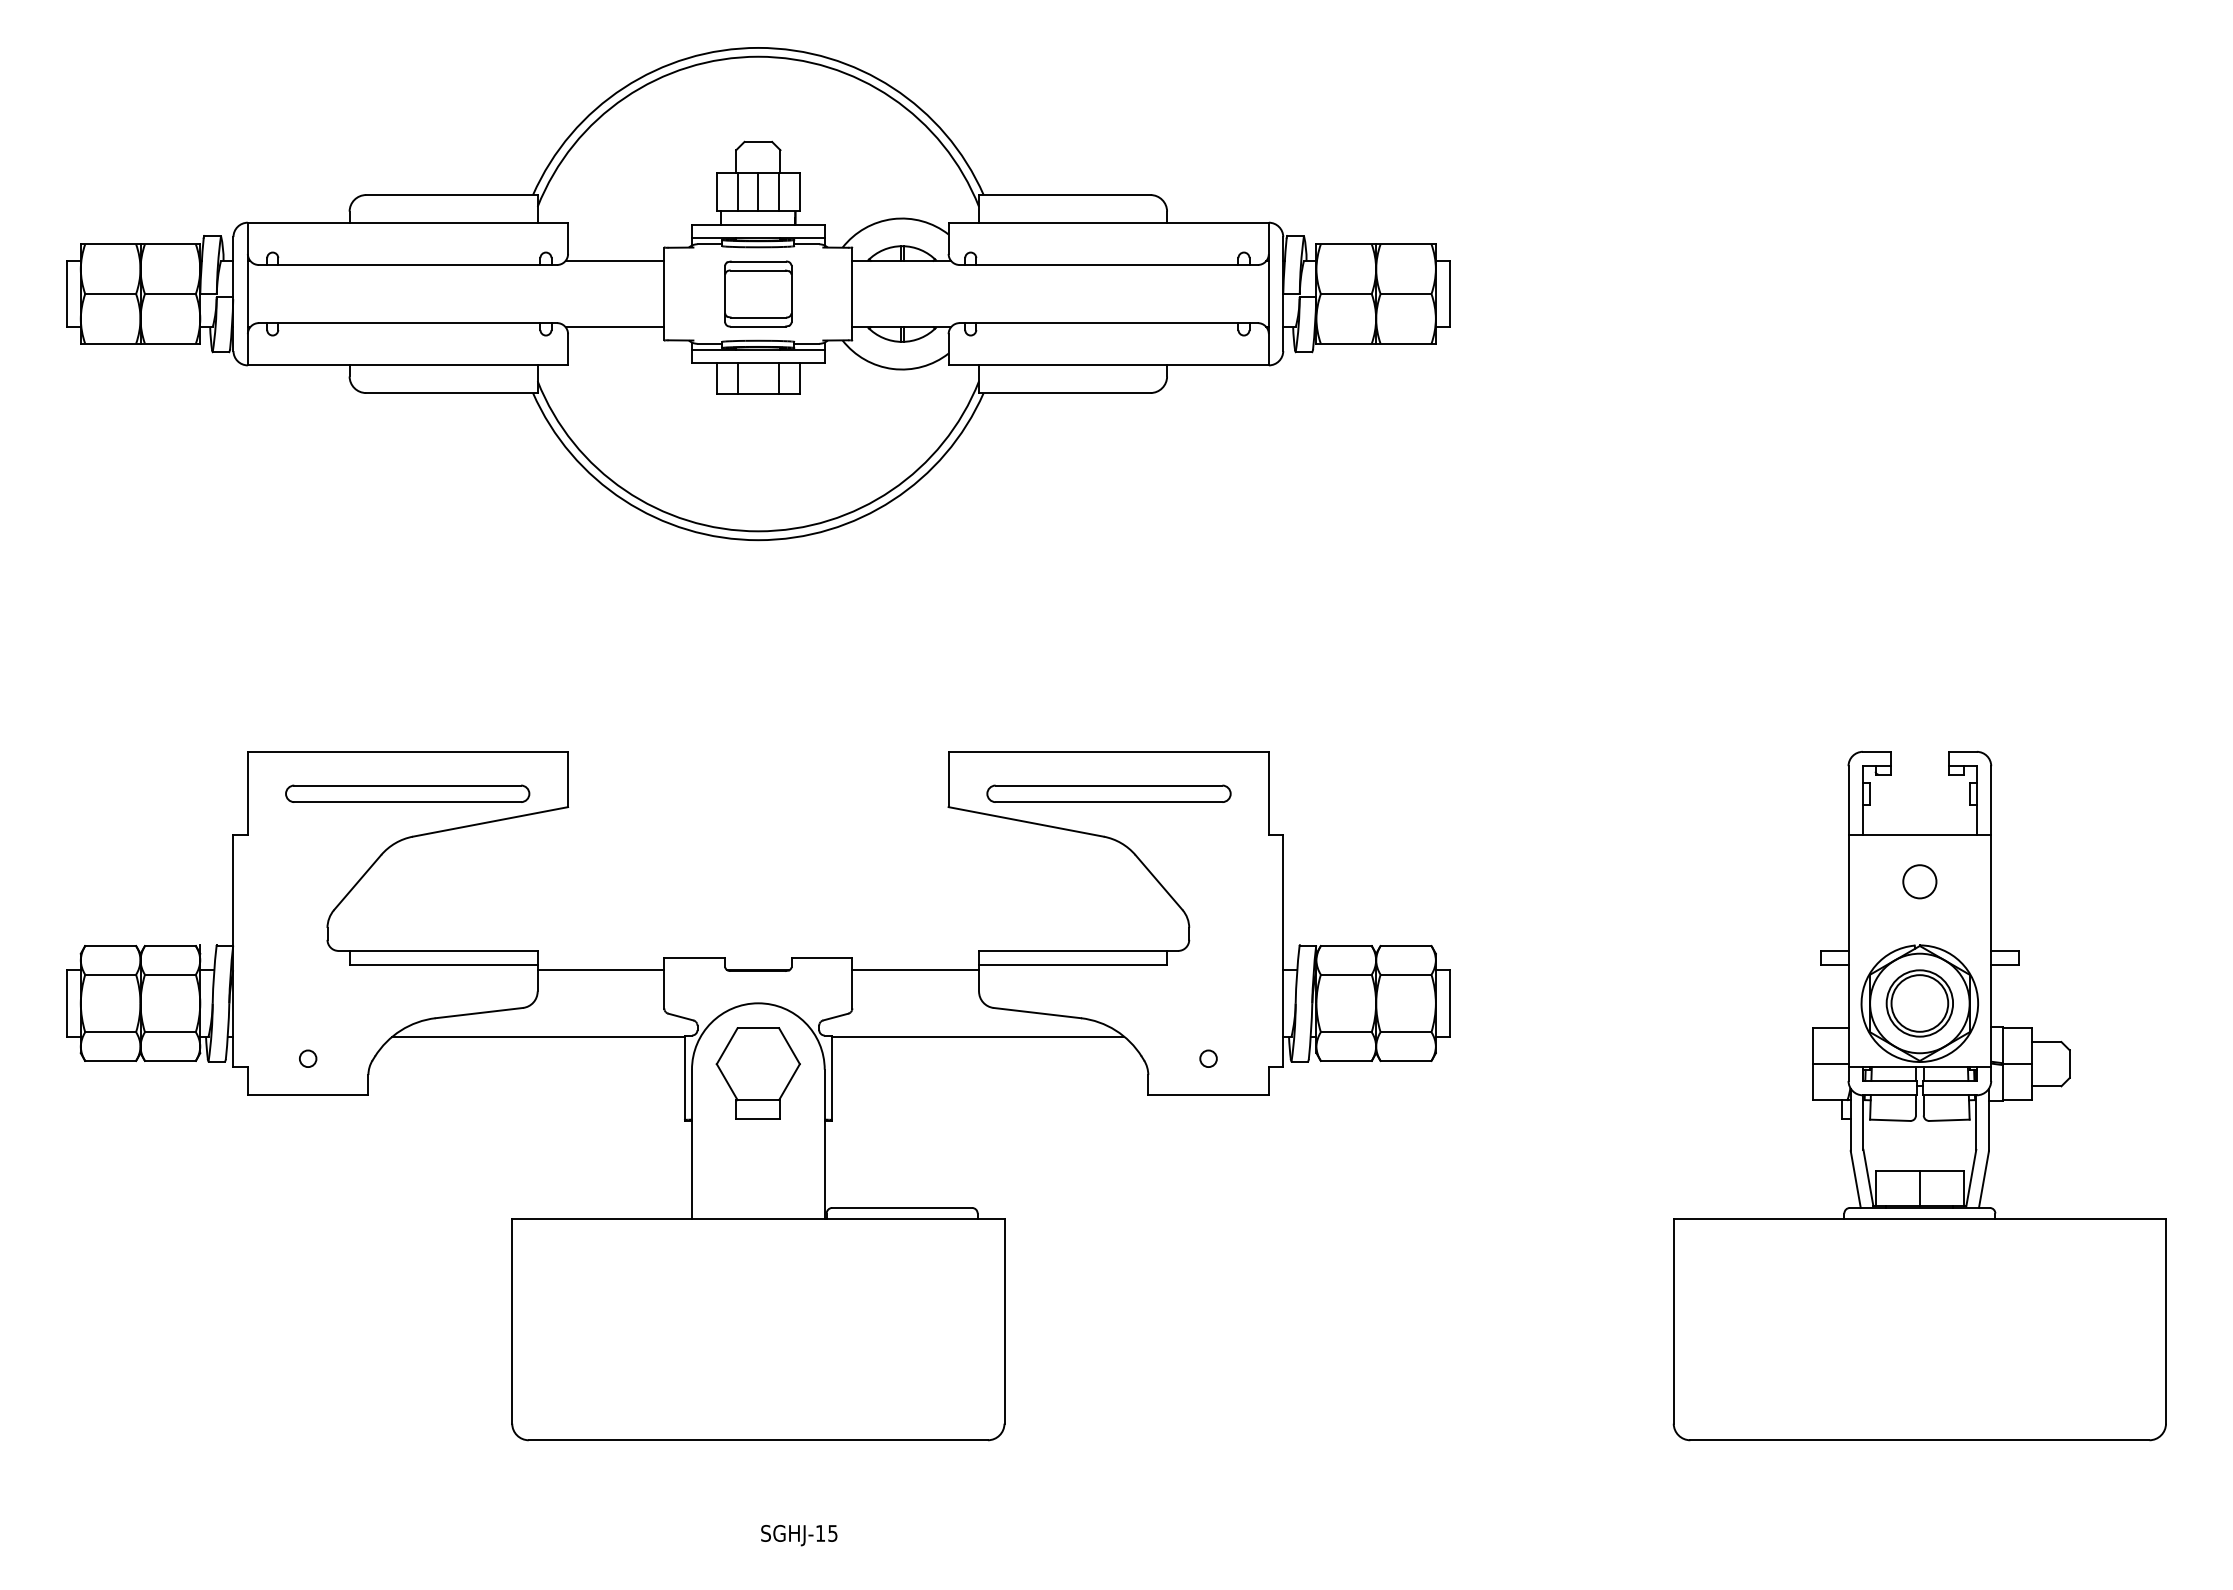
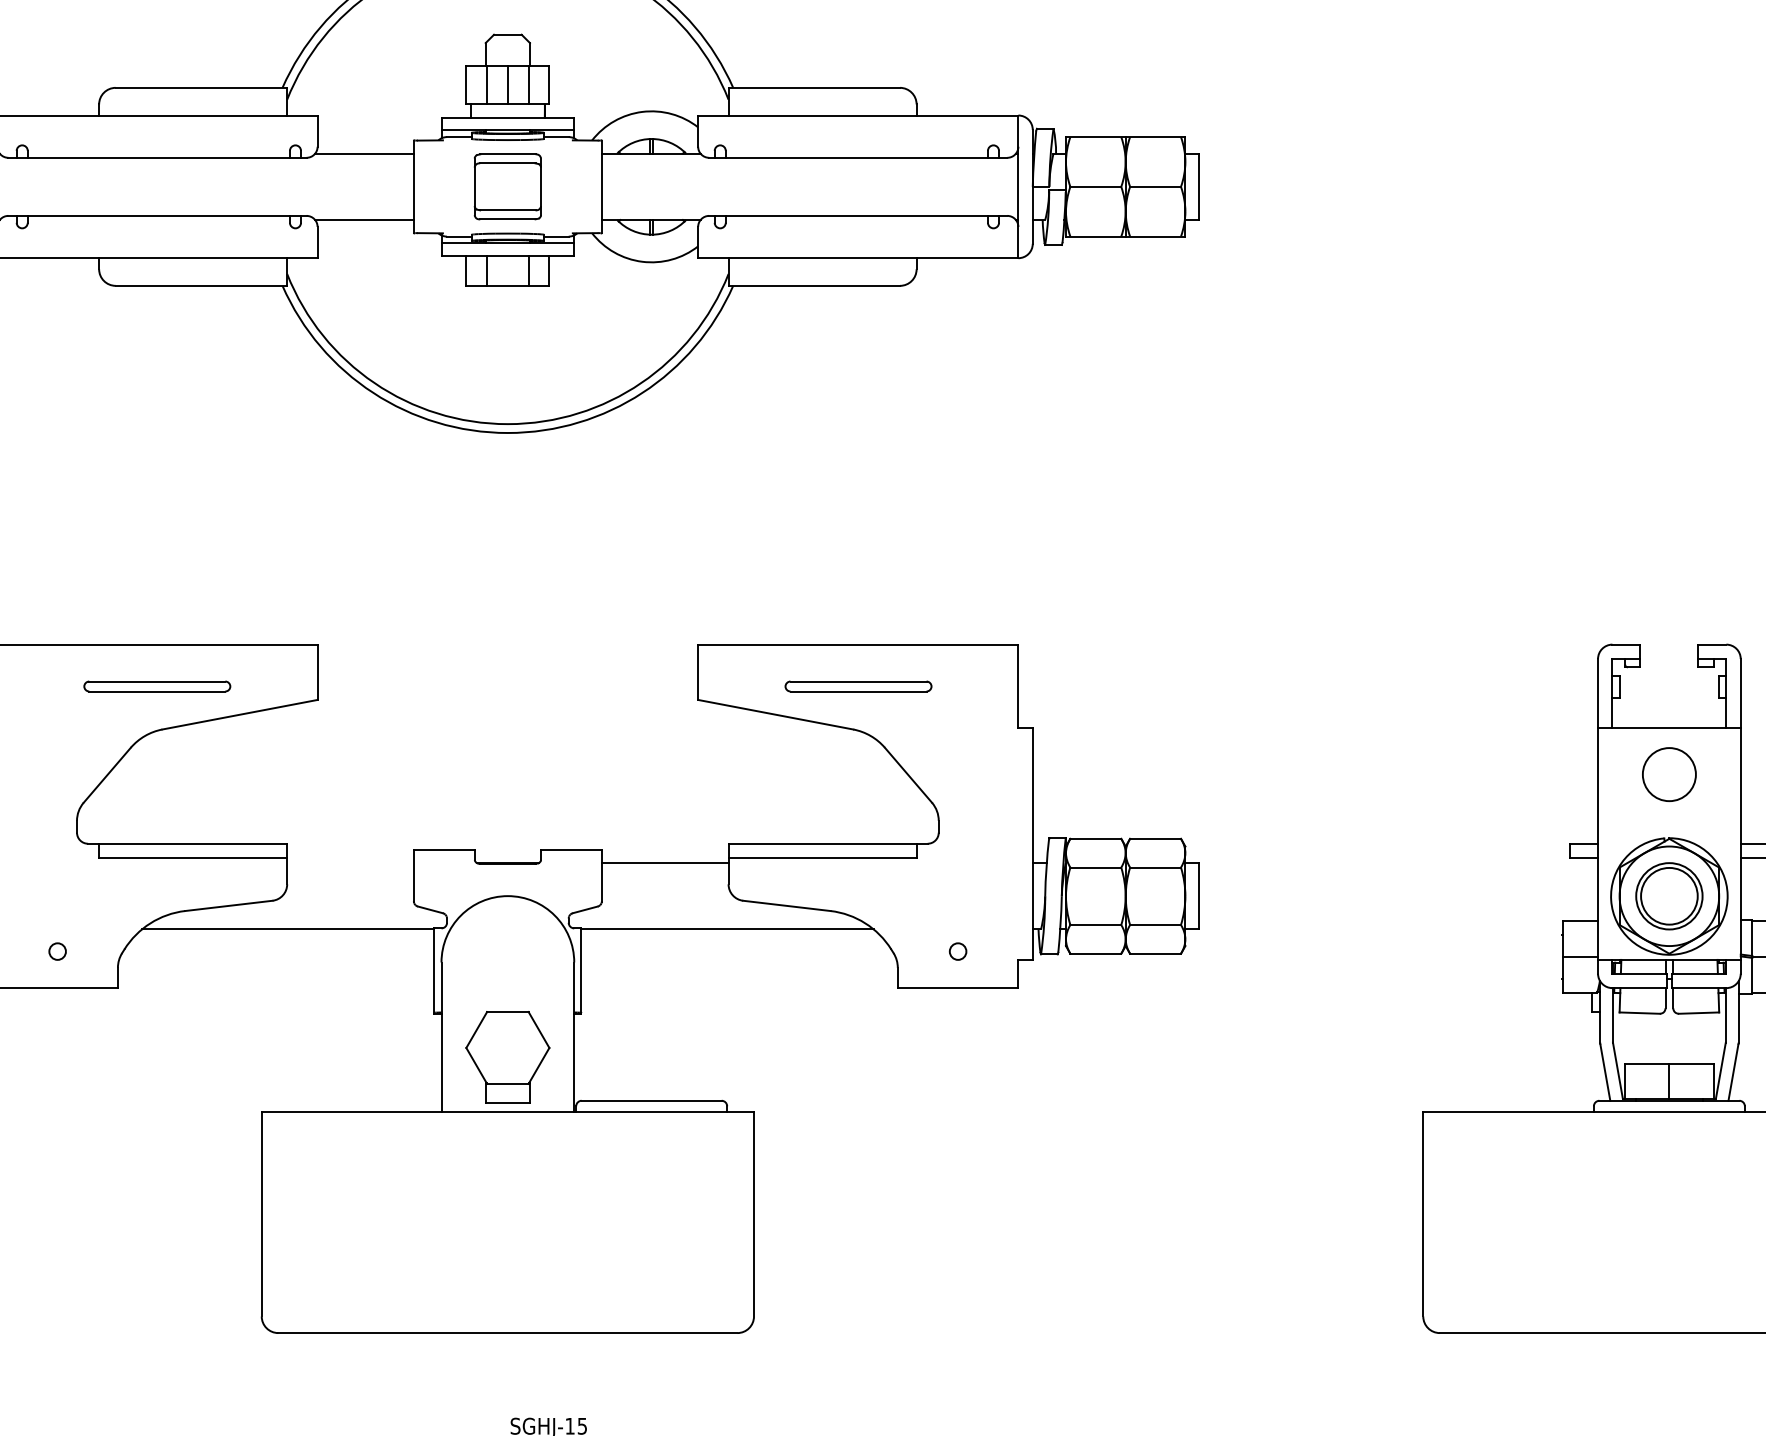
part: (407, 793) -> (157, 686), size x0.6
part: (1108, 793) -> (858, 686), size x0.6
circle: (1919, 881) -> (1669, 774), size x1.6
line: (600, 970) -> (350, 863), removed
part: (757, 1073) -> (507, 1057), moved

